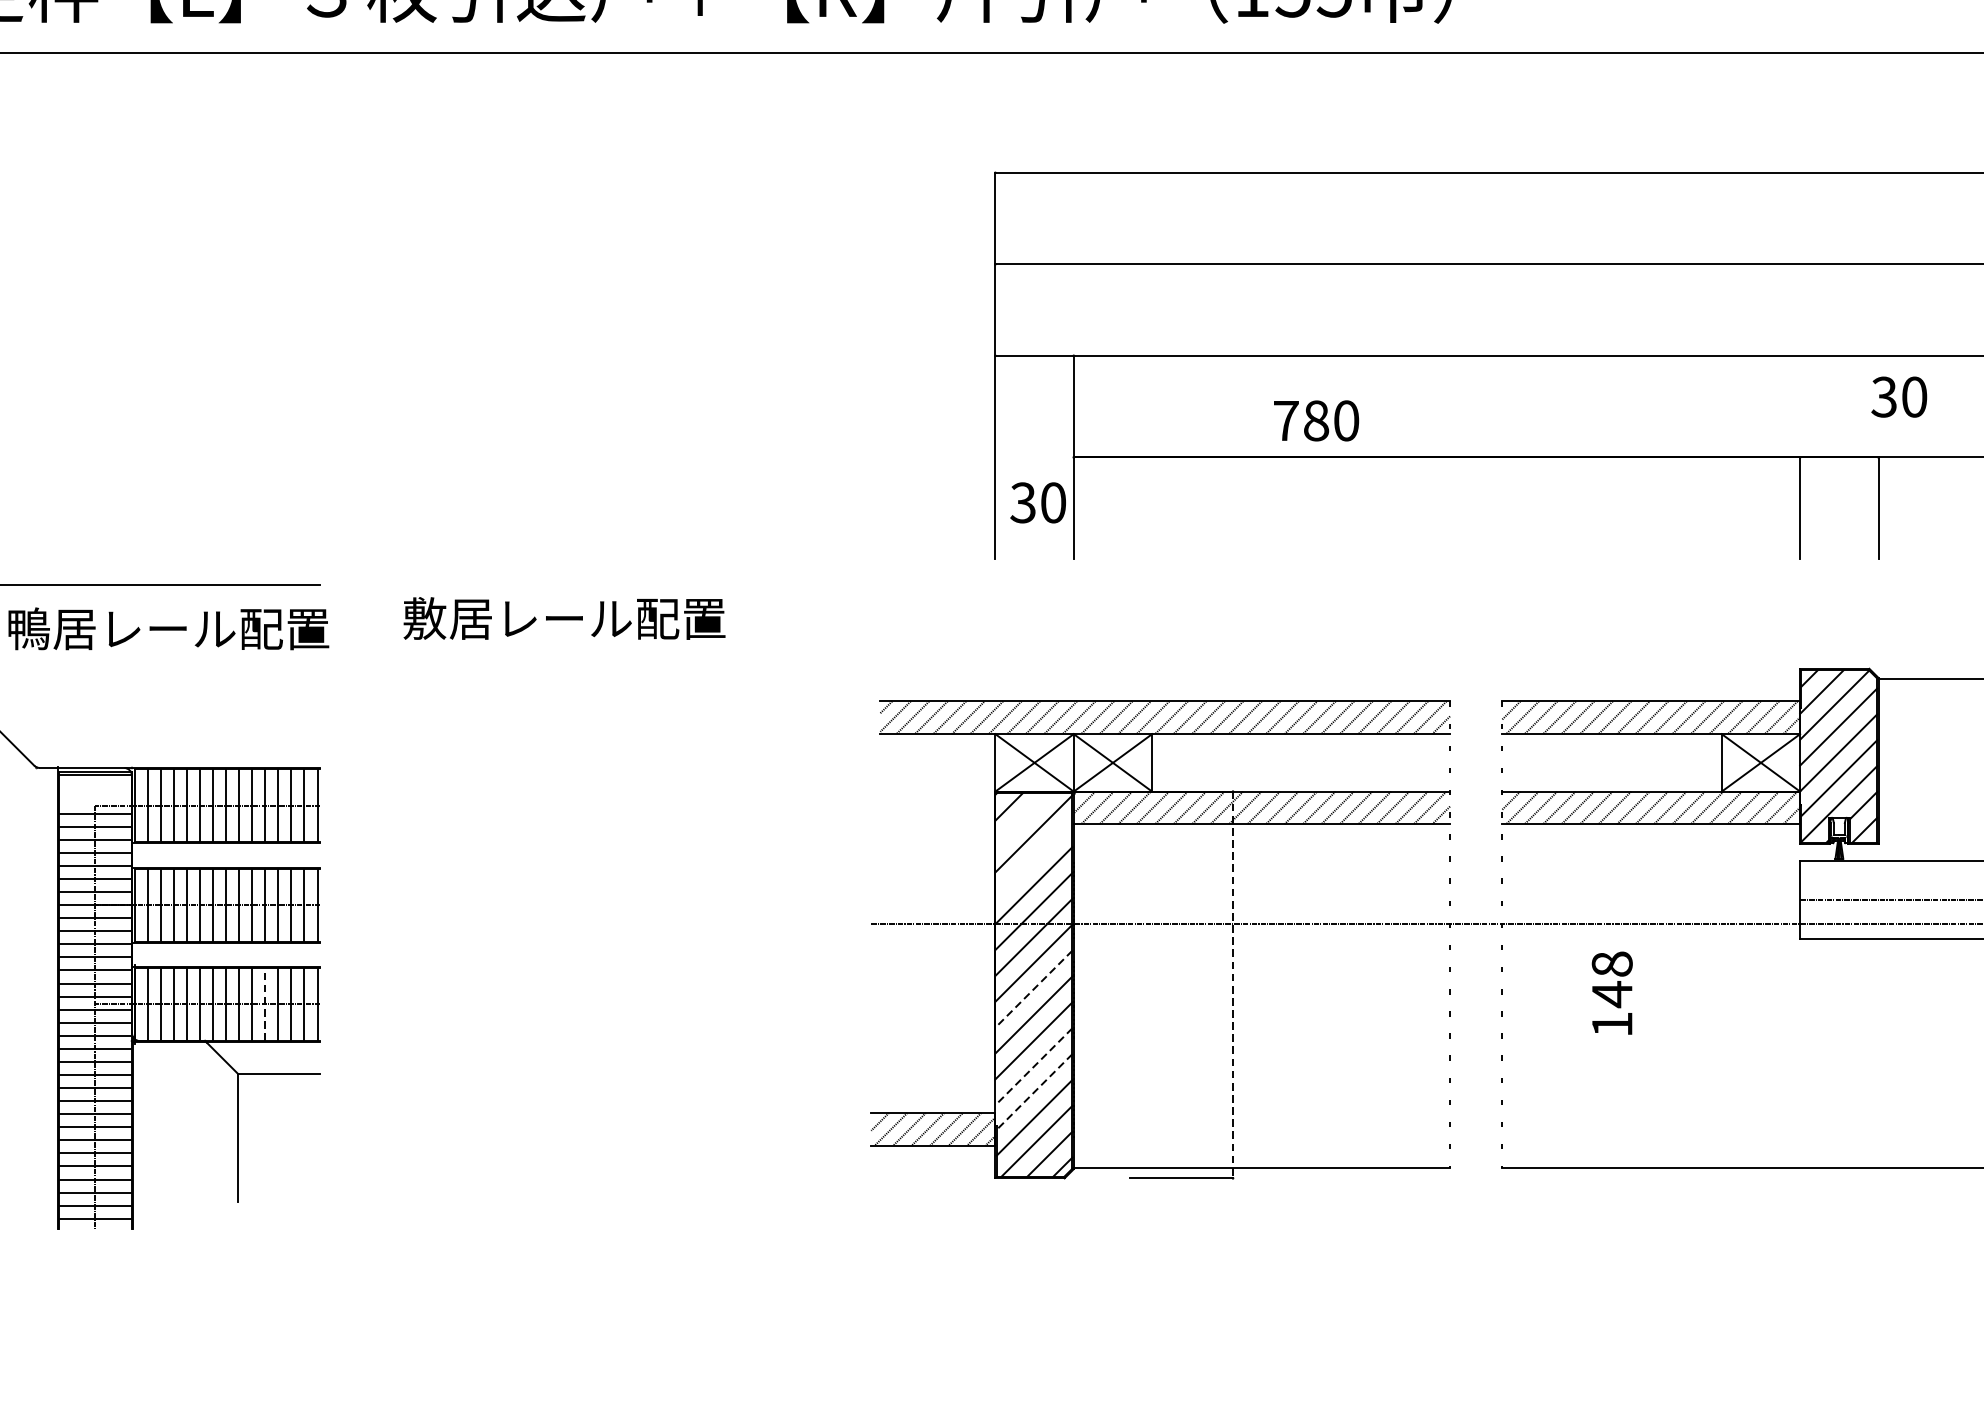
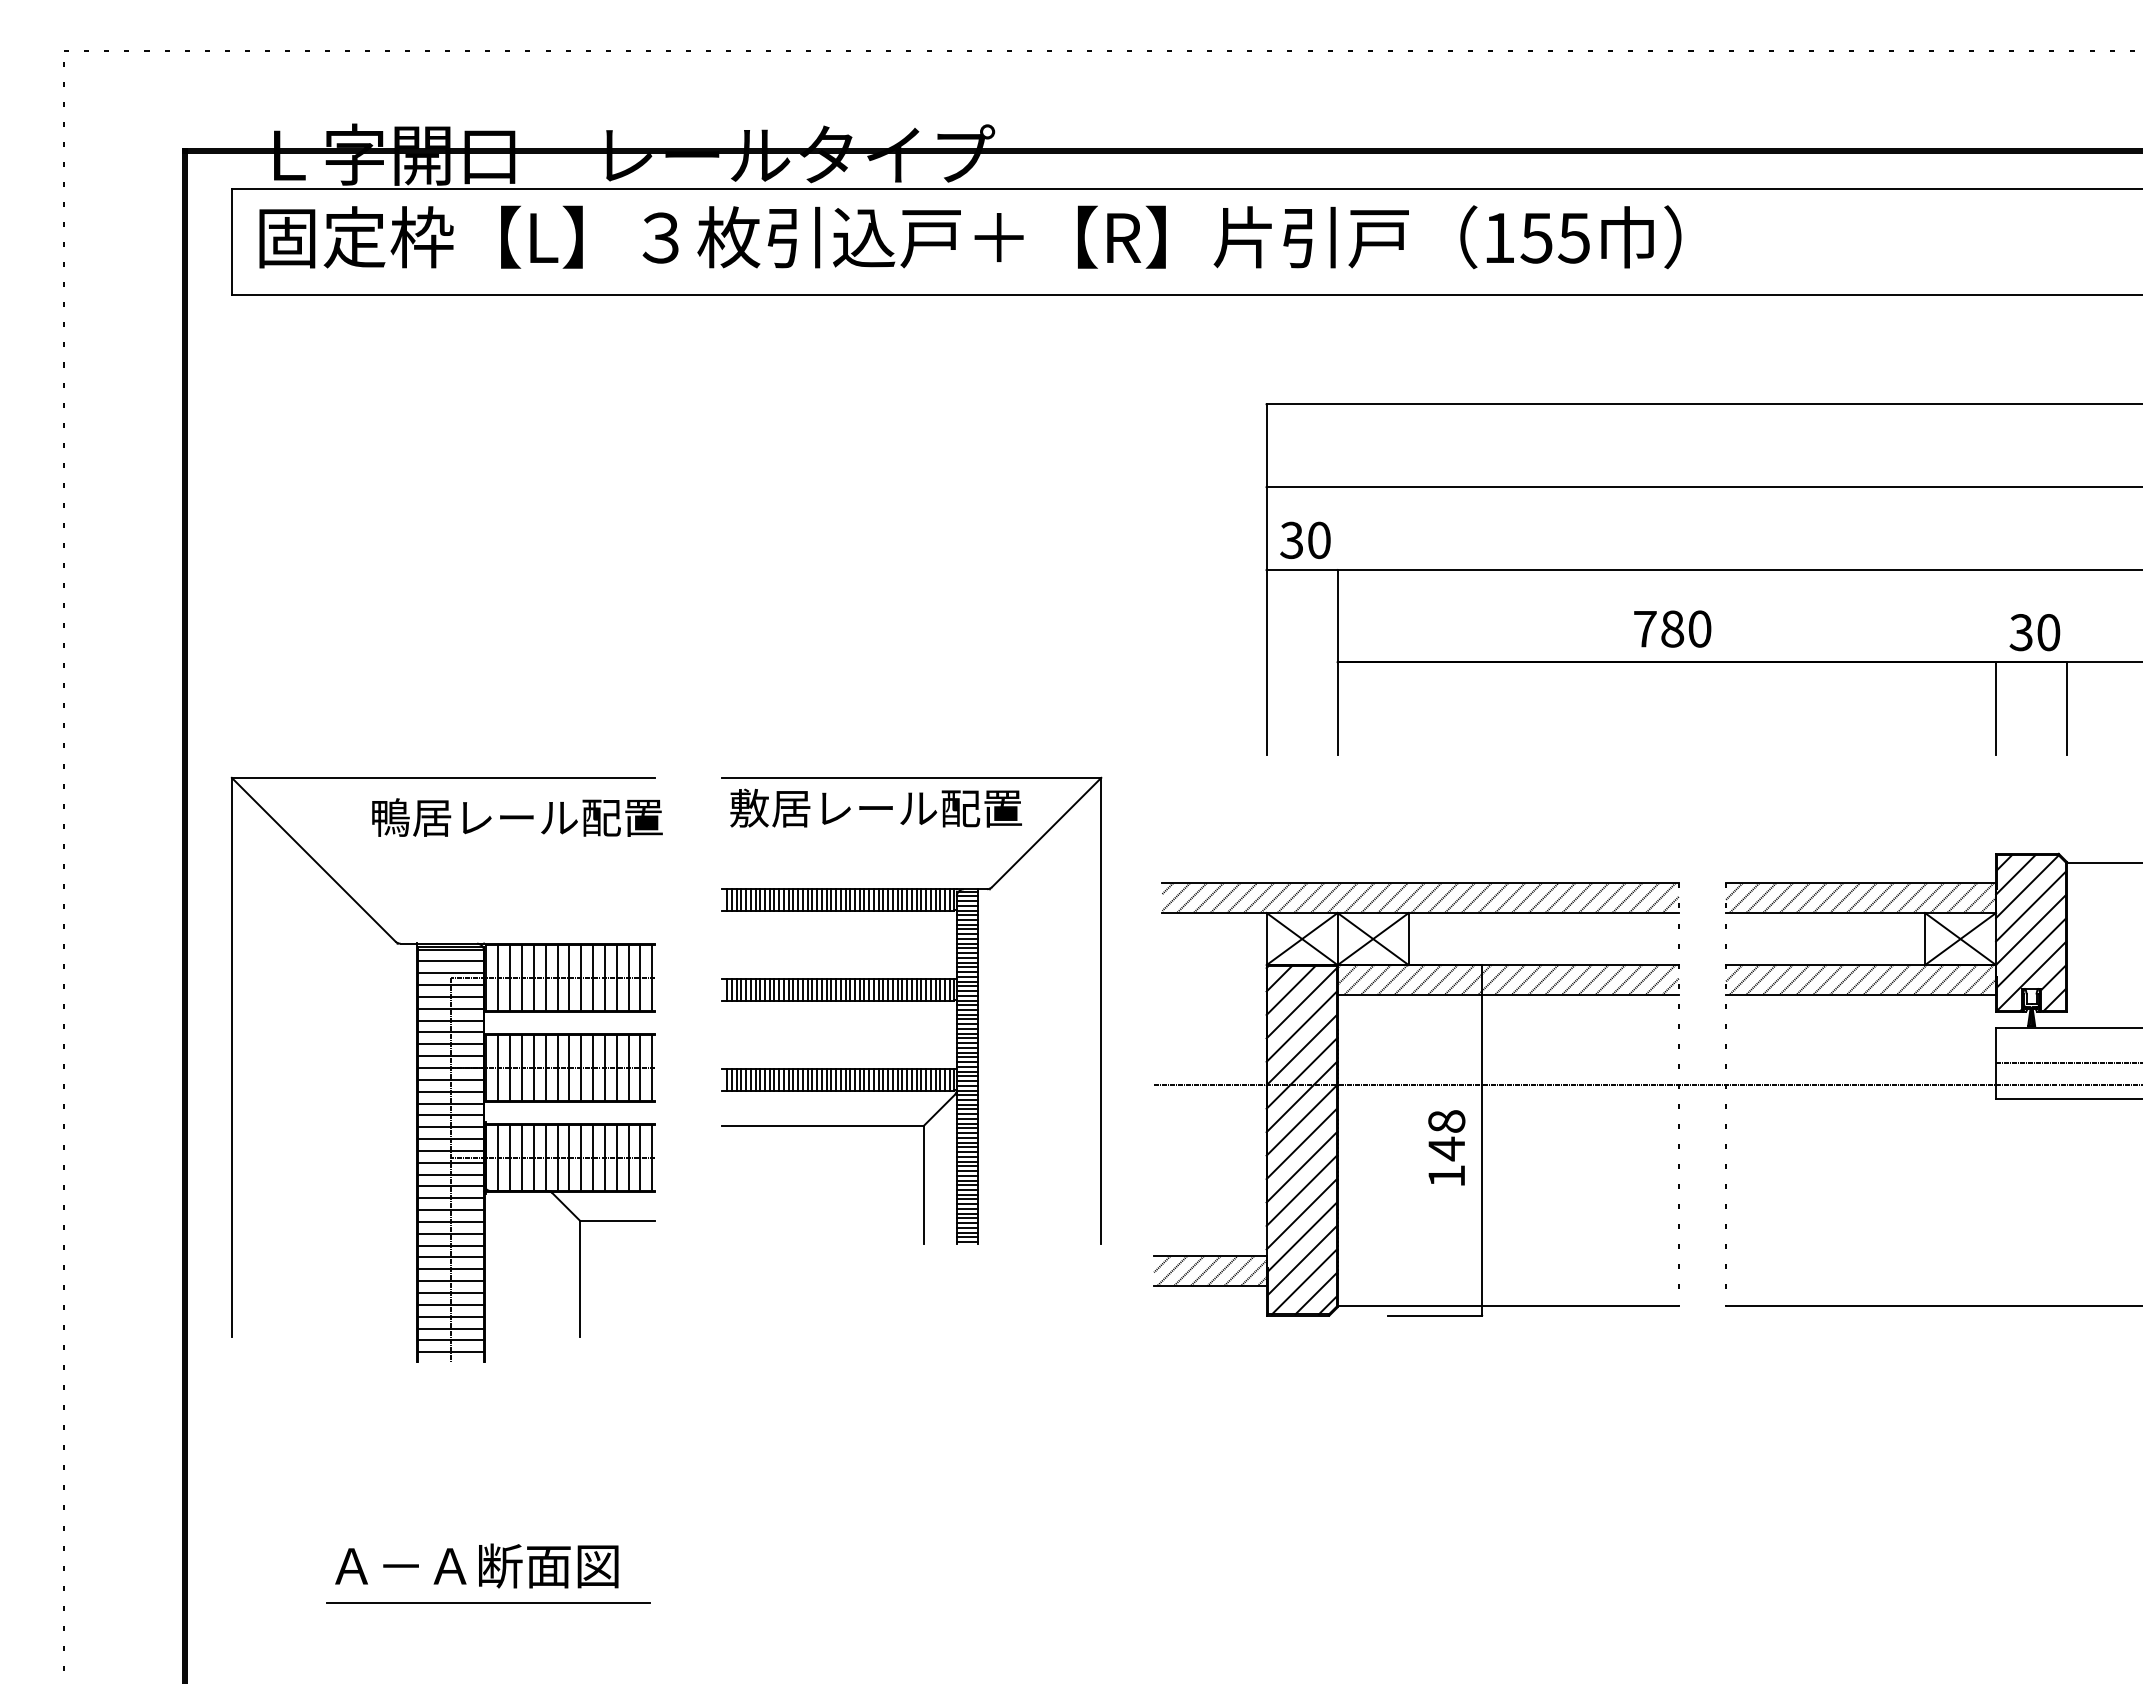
text: (1898, 397) -> (2034, 632), moved
text: (1316, 420) -> (1672, 628), moved
text: (1038, 501) -> (1305, 539), moved
line: (94, 787) -> (450, 961), added
line: (94, 800) -> (450, 973), added
line: (1021, 819) -> (1290, 990), added
part: (603, 831) -> (911, 1001), added
line: (1033, 859) -> (1301, 1026), added
line: (1233, 985) -> (1482, 1140), dashed -> solid
line: (1033, 989) -> (1301, 1144), dashed -> solid
text: (1611, 992) -> (1446, 1147), moved
line: (264, 1003) -> (604, 1157), dashed -> solid
line: (1033, 1066) -> (1301, 1214), dashed -> solid
line: (1034, 1092) -> (1302, 1237), dashed -> solid

